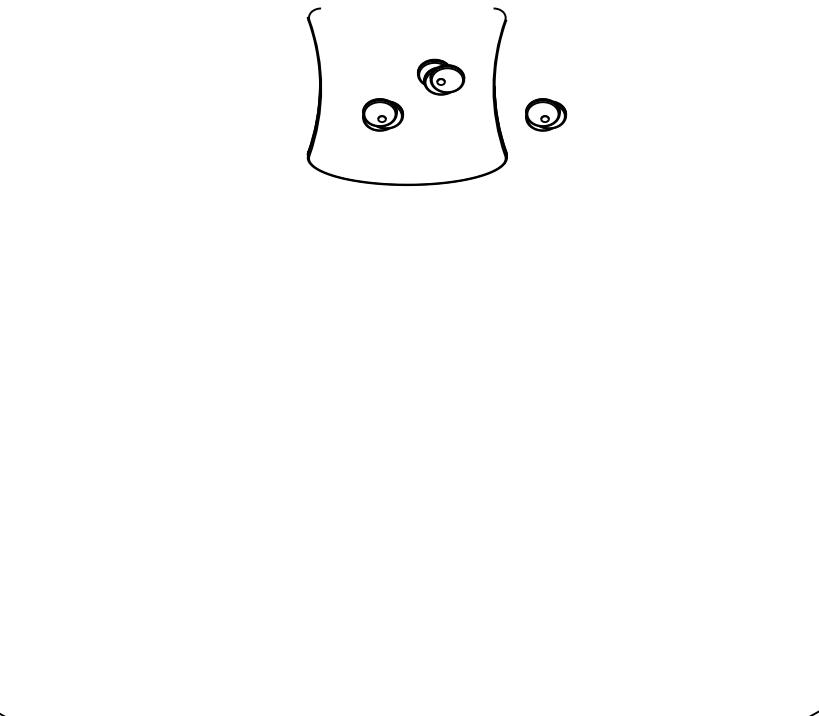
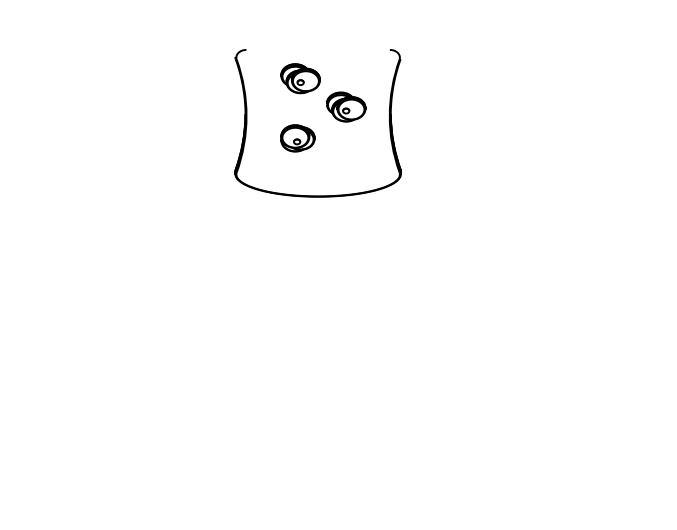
part: (386, 42) -> (300, 78), added
part: (545, 114) -> (433, 138), removed

